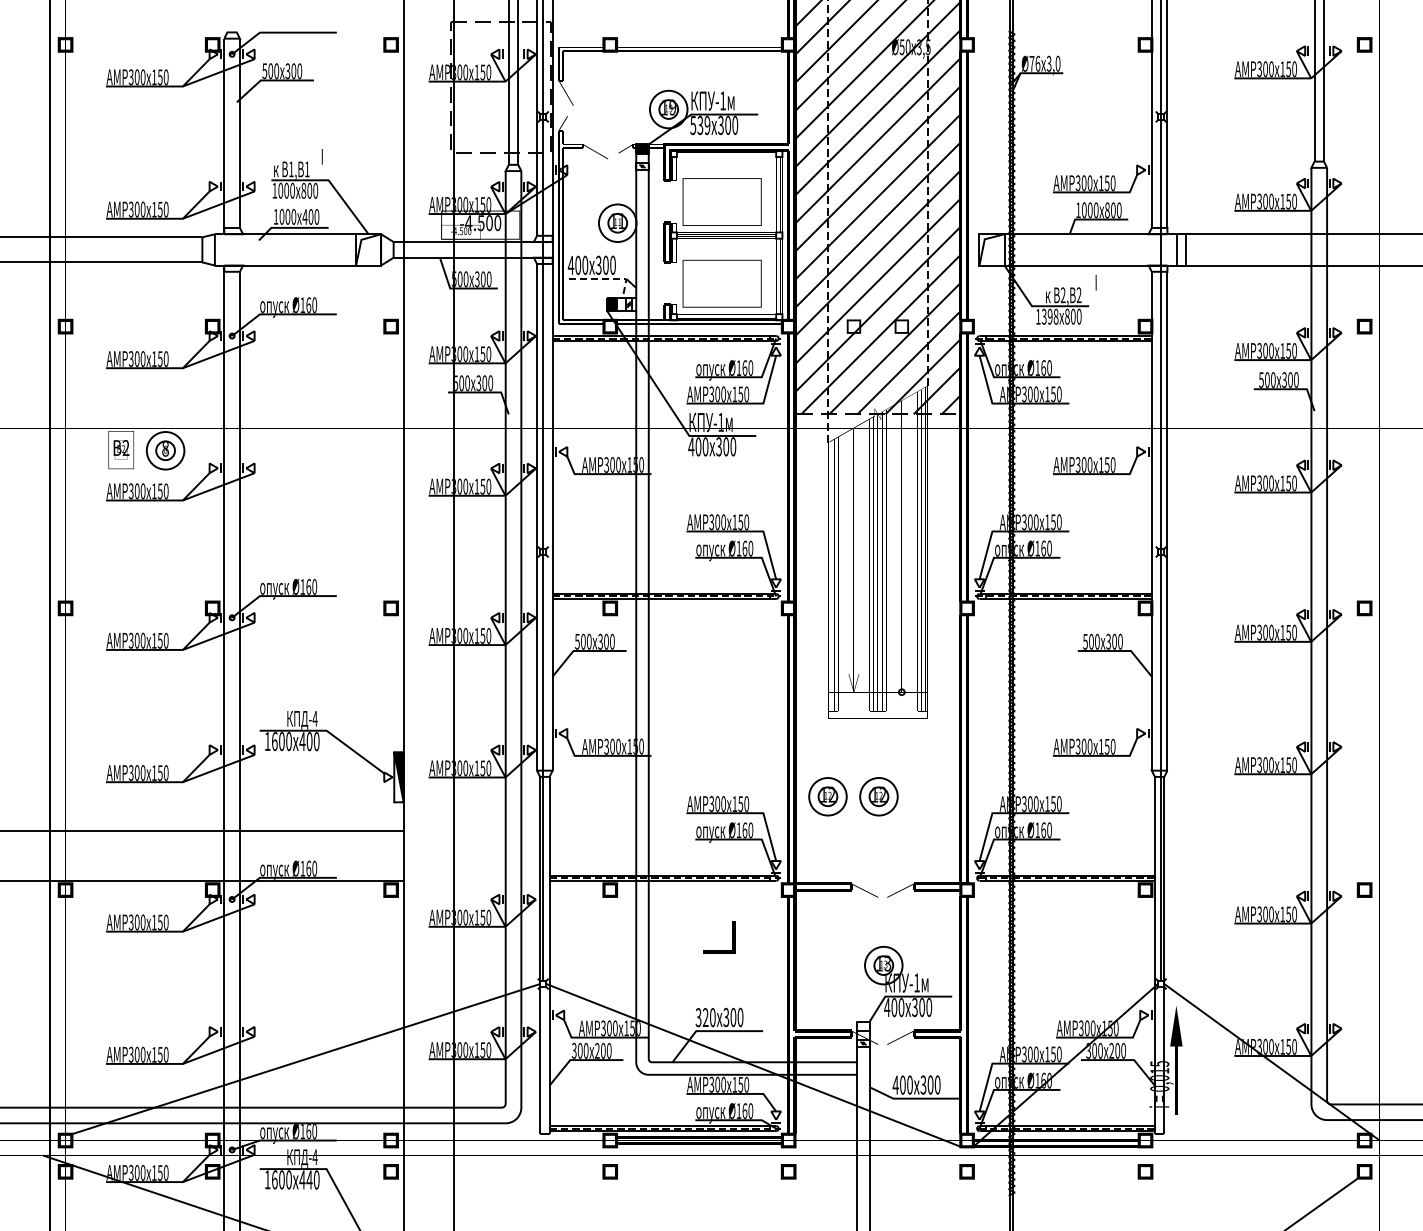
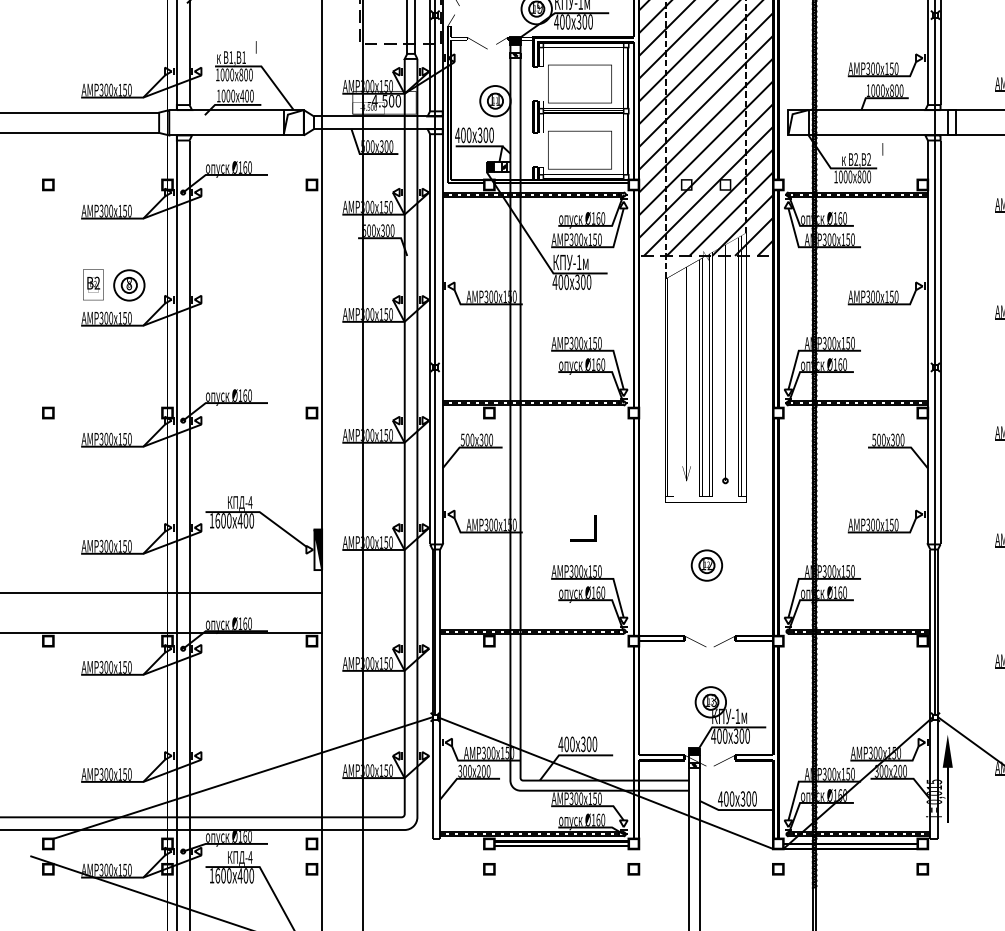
text: (700, 125) -> (562, 22), 539 -> 400
line: (608, 278) -> (487, 145), dashed -> solid
text: (1049, 316) -> (845, 176), 1398 -> 1000
part: (827, 796) -> (665, 565), removed
line: (732, 937) -> (594, 528), moved
text: (701, 1017) -> (563, 744), 320 -> 400
fill: (863, 1025) -> (694, 750), added
text: (309, 1179) -> (245, 875), 440 -> 400

